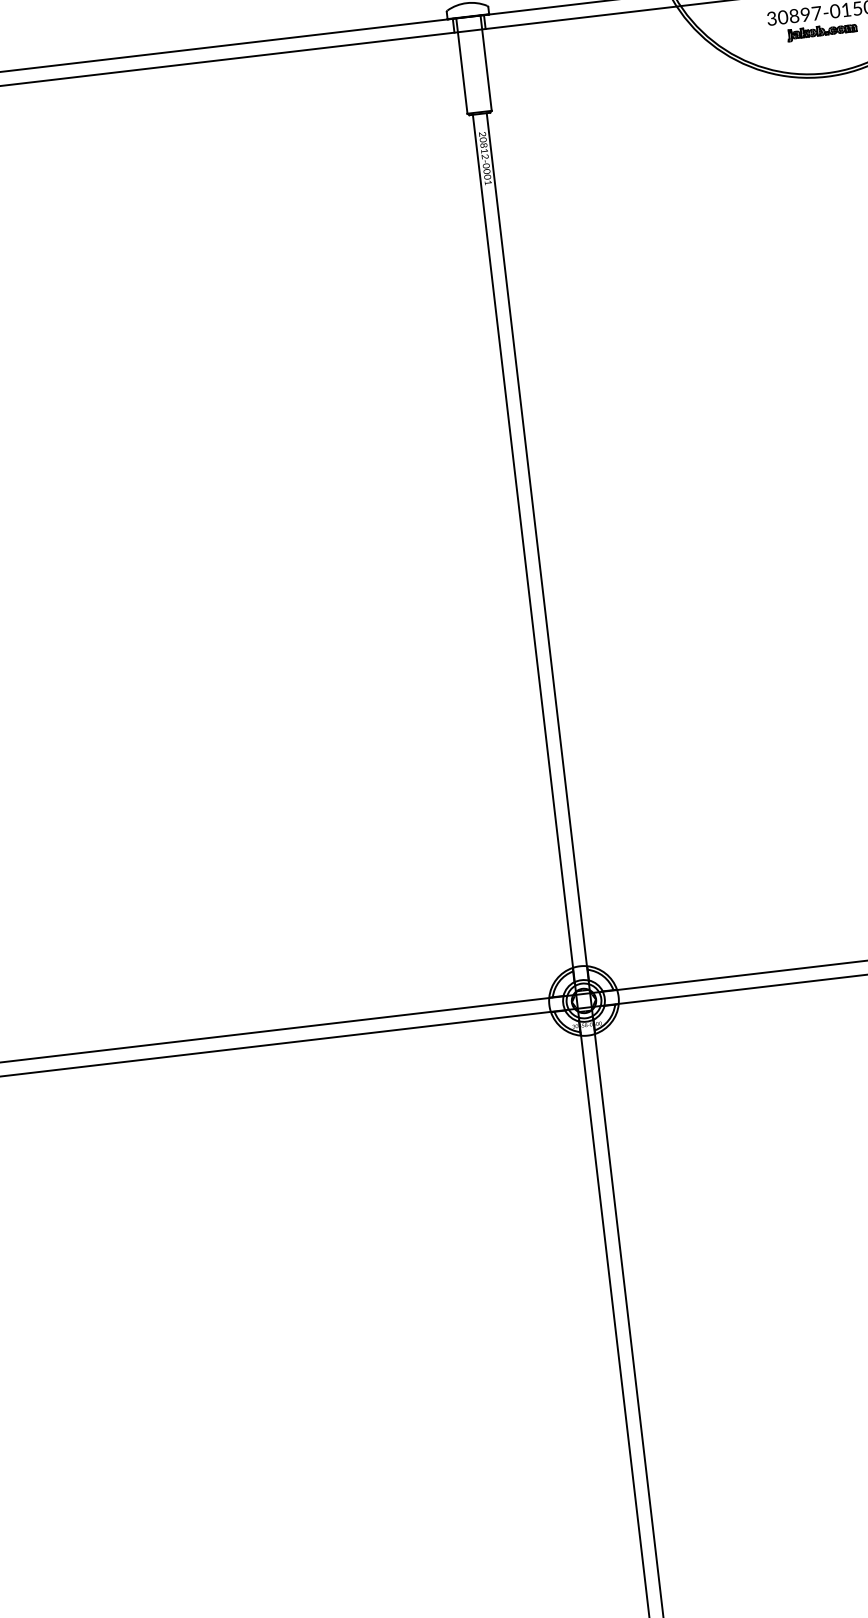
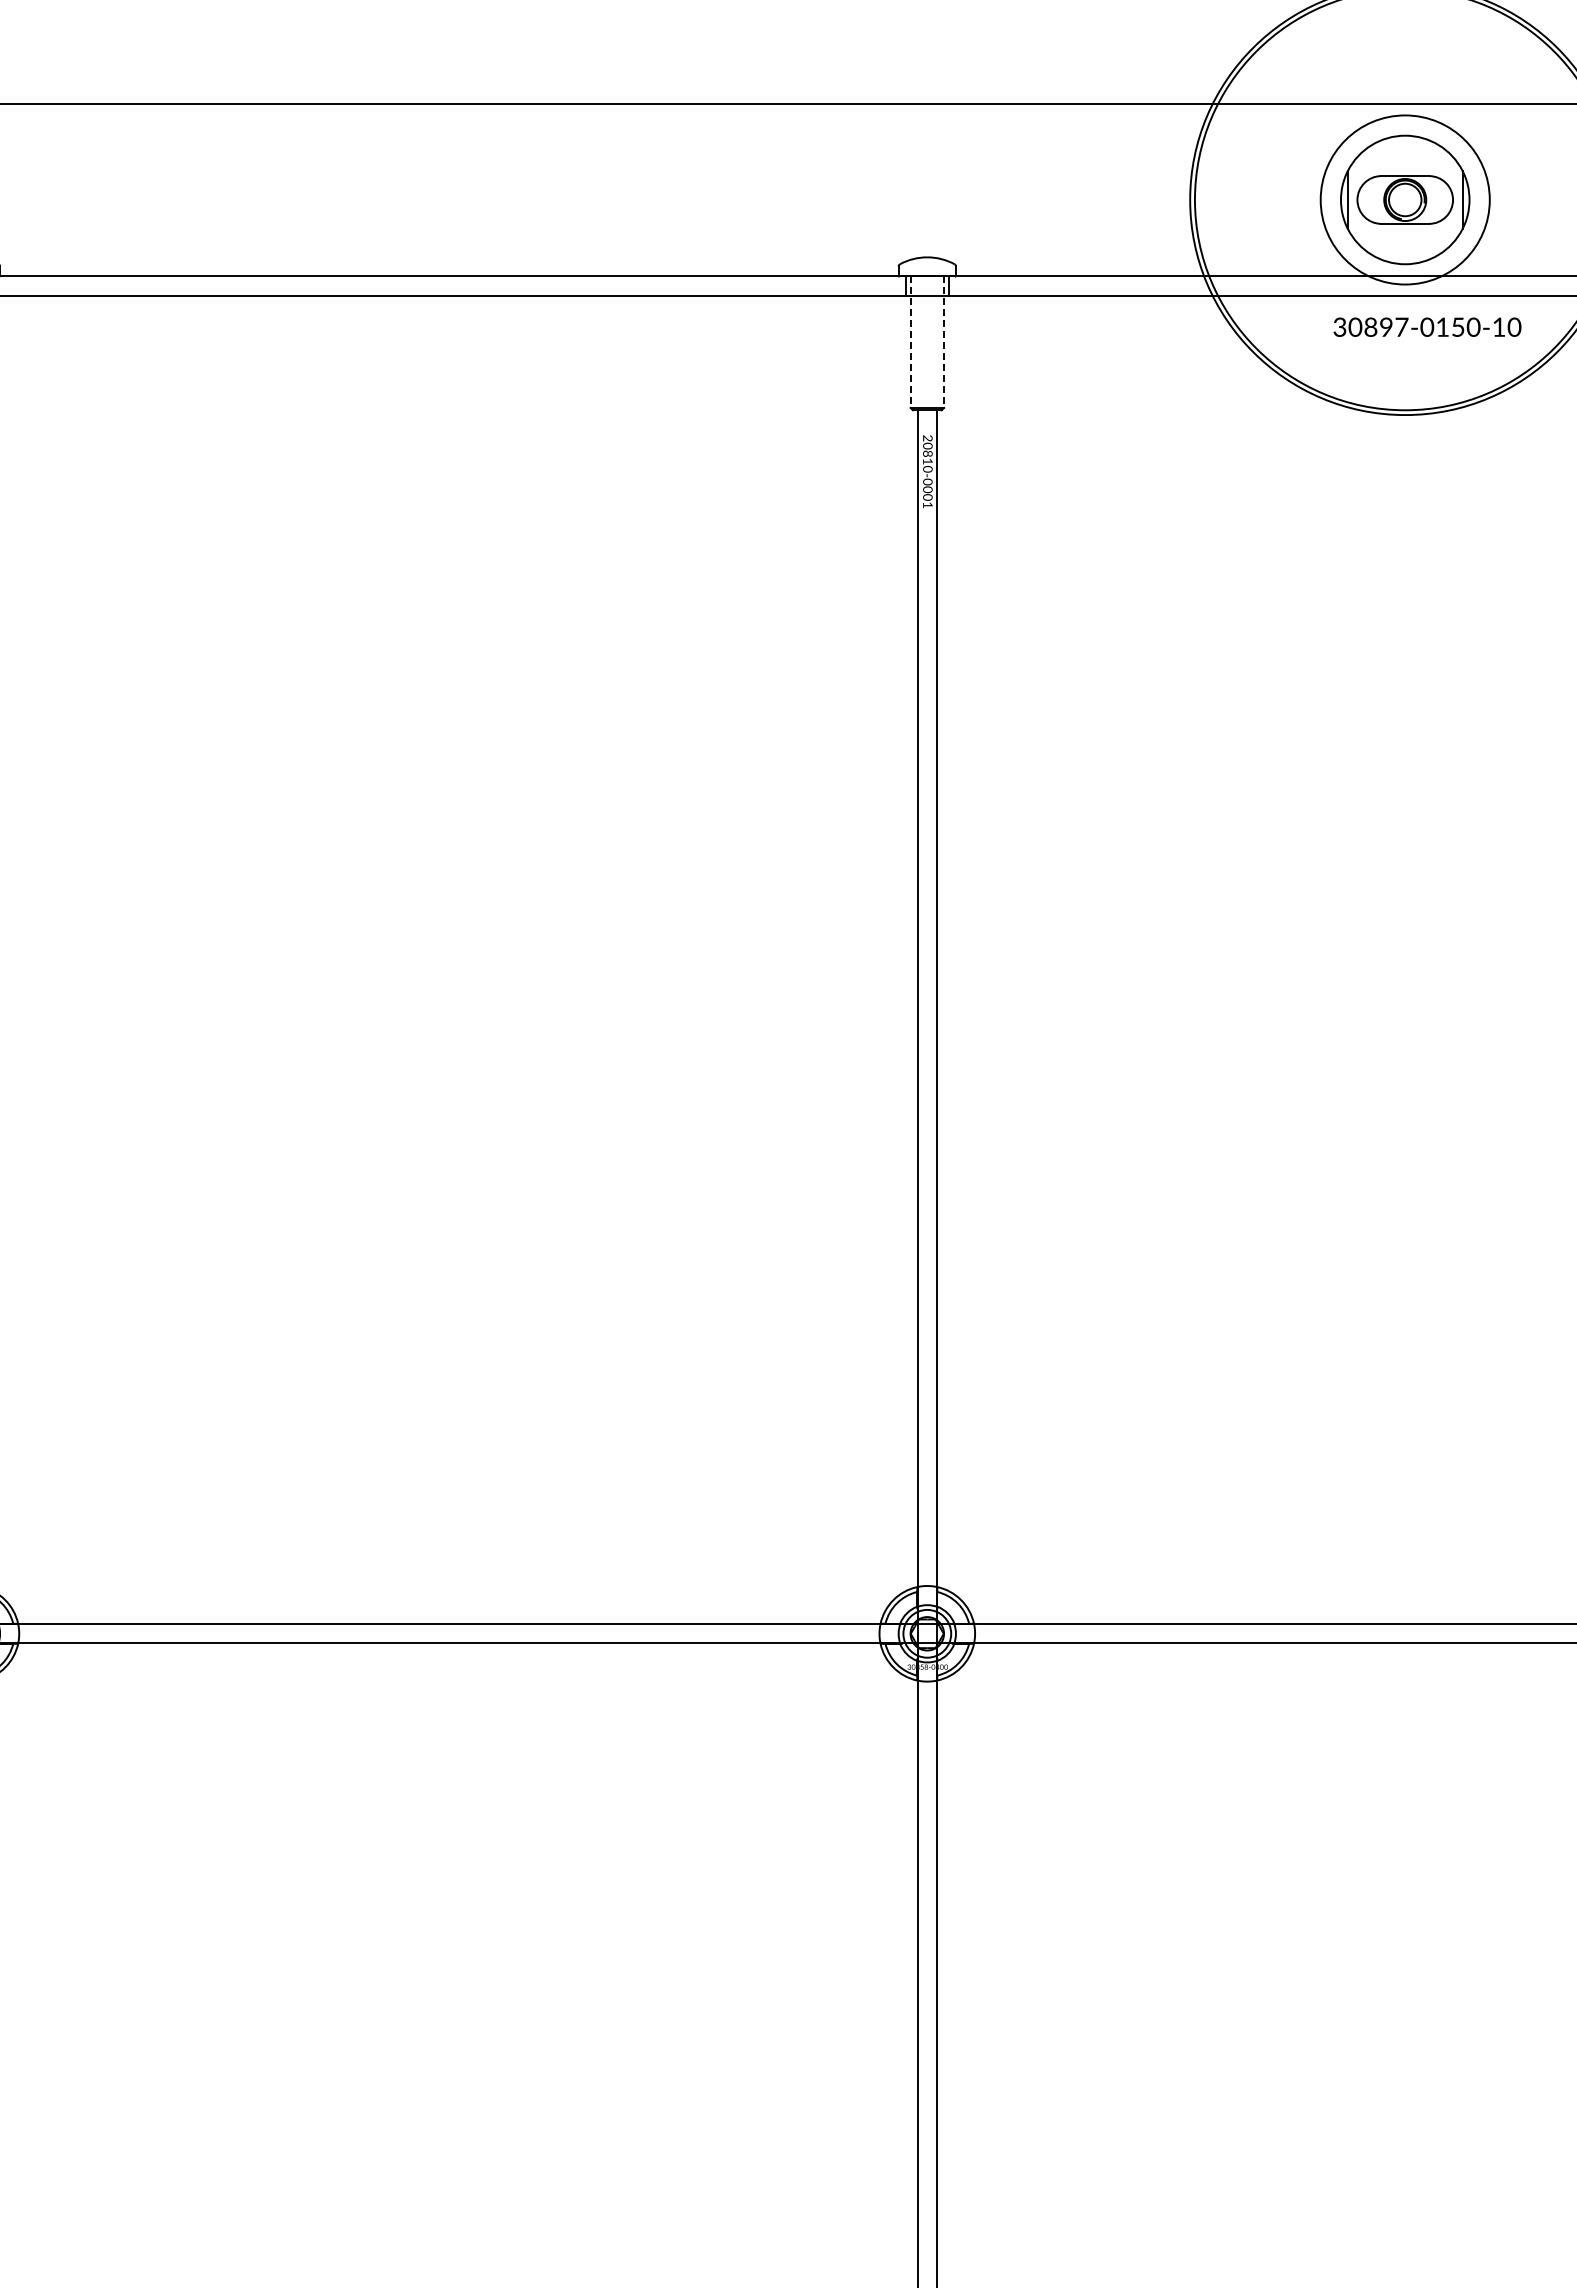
part: (822, 32) -> (1406, 353), removed
line: (486, 63) -> (944, 342), solid -> dashed
line: (461, 66) -> (910, 342), solid -> dashed
text: (484, 156) -> (926, 468), 20812-0001 -> 20810-0001

